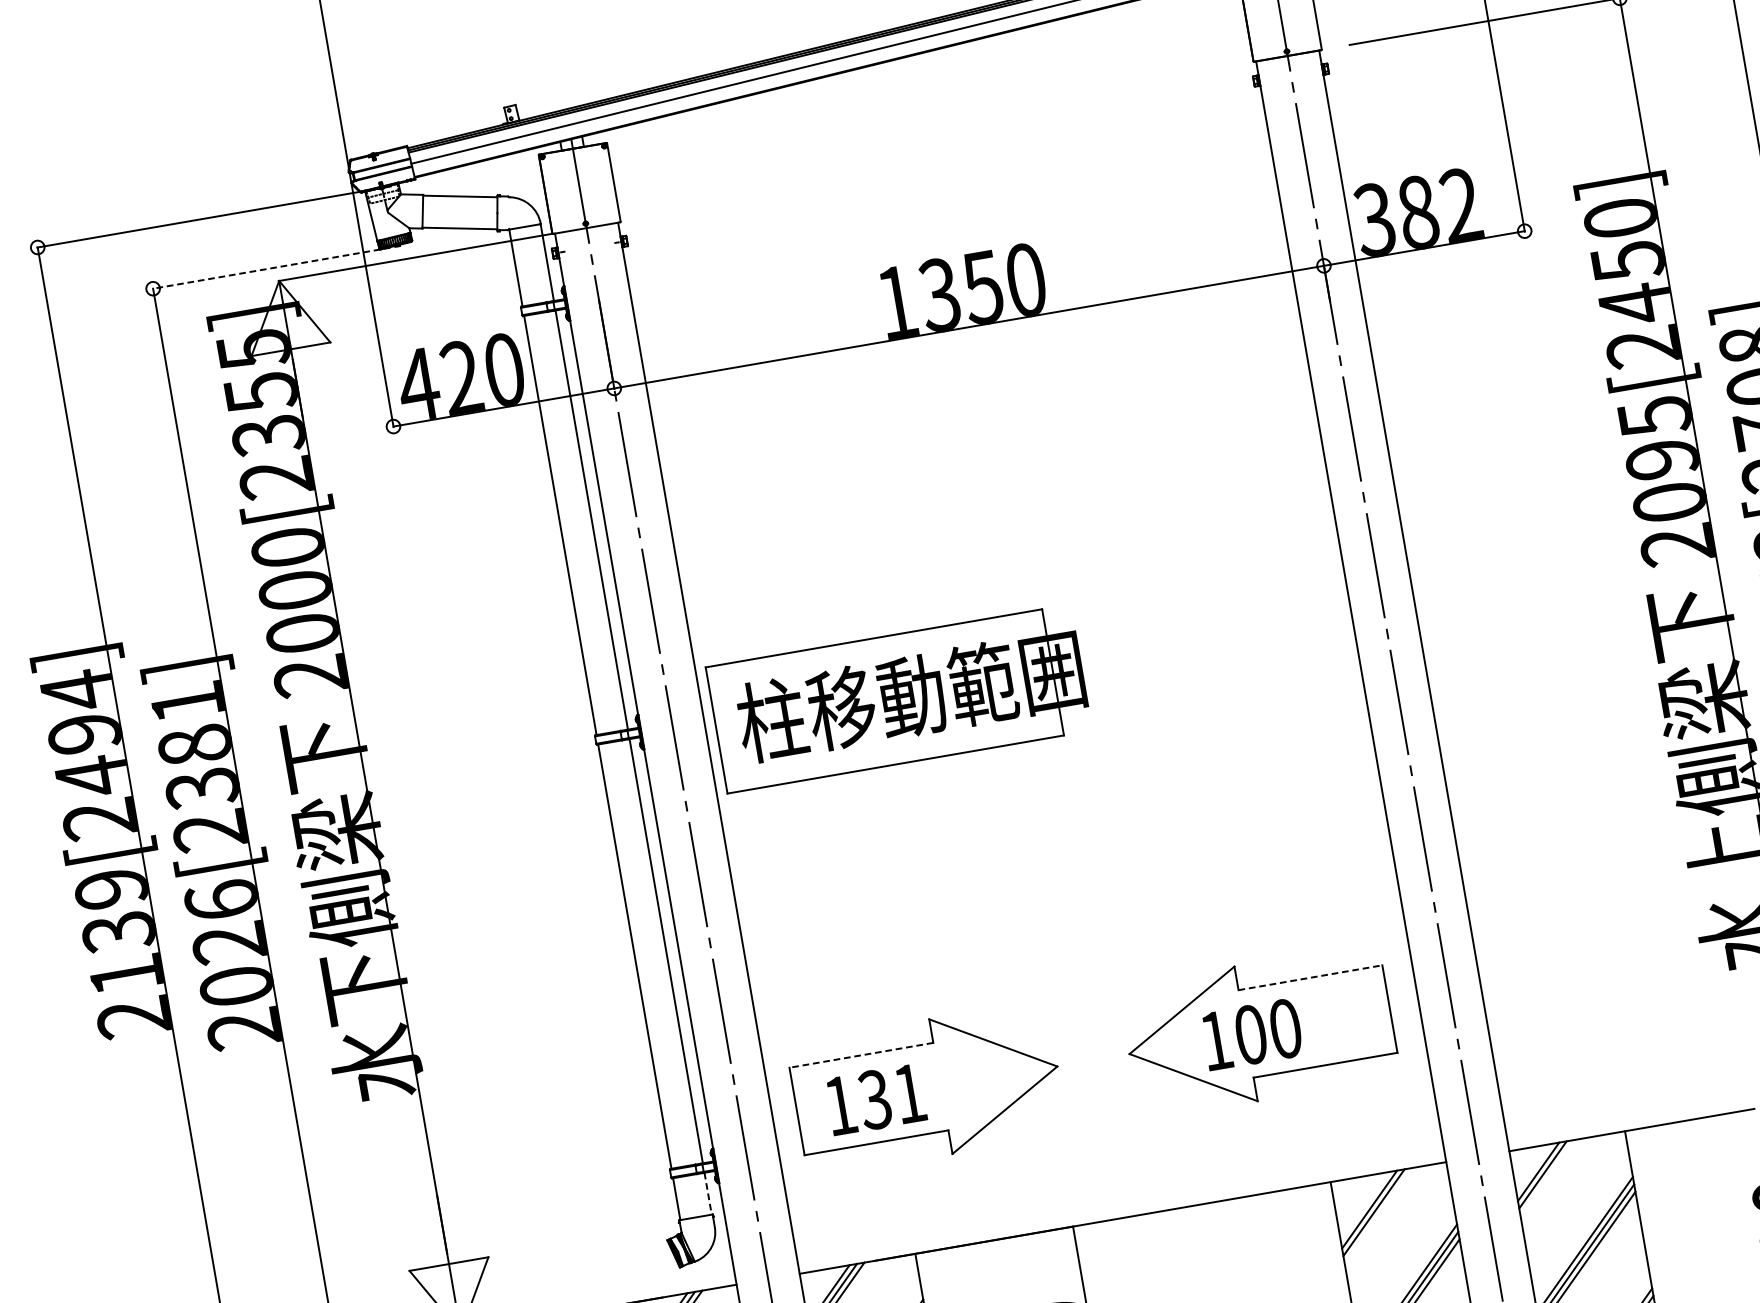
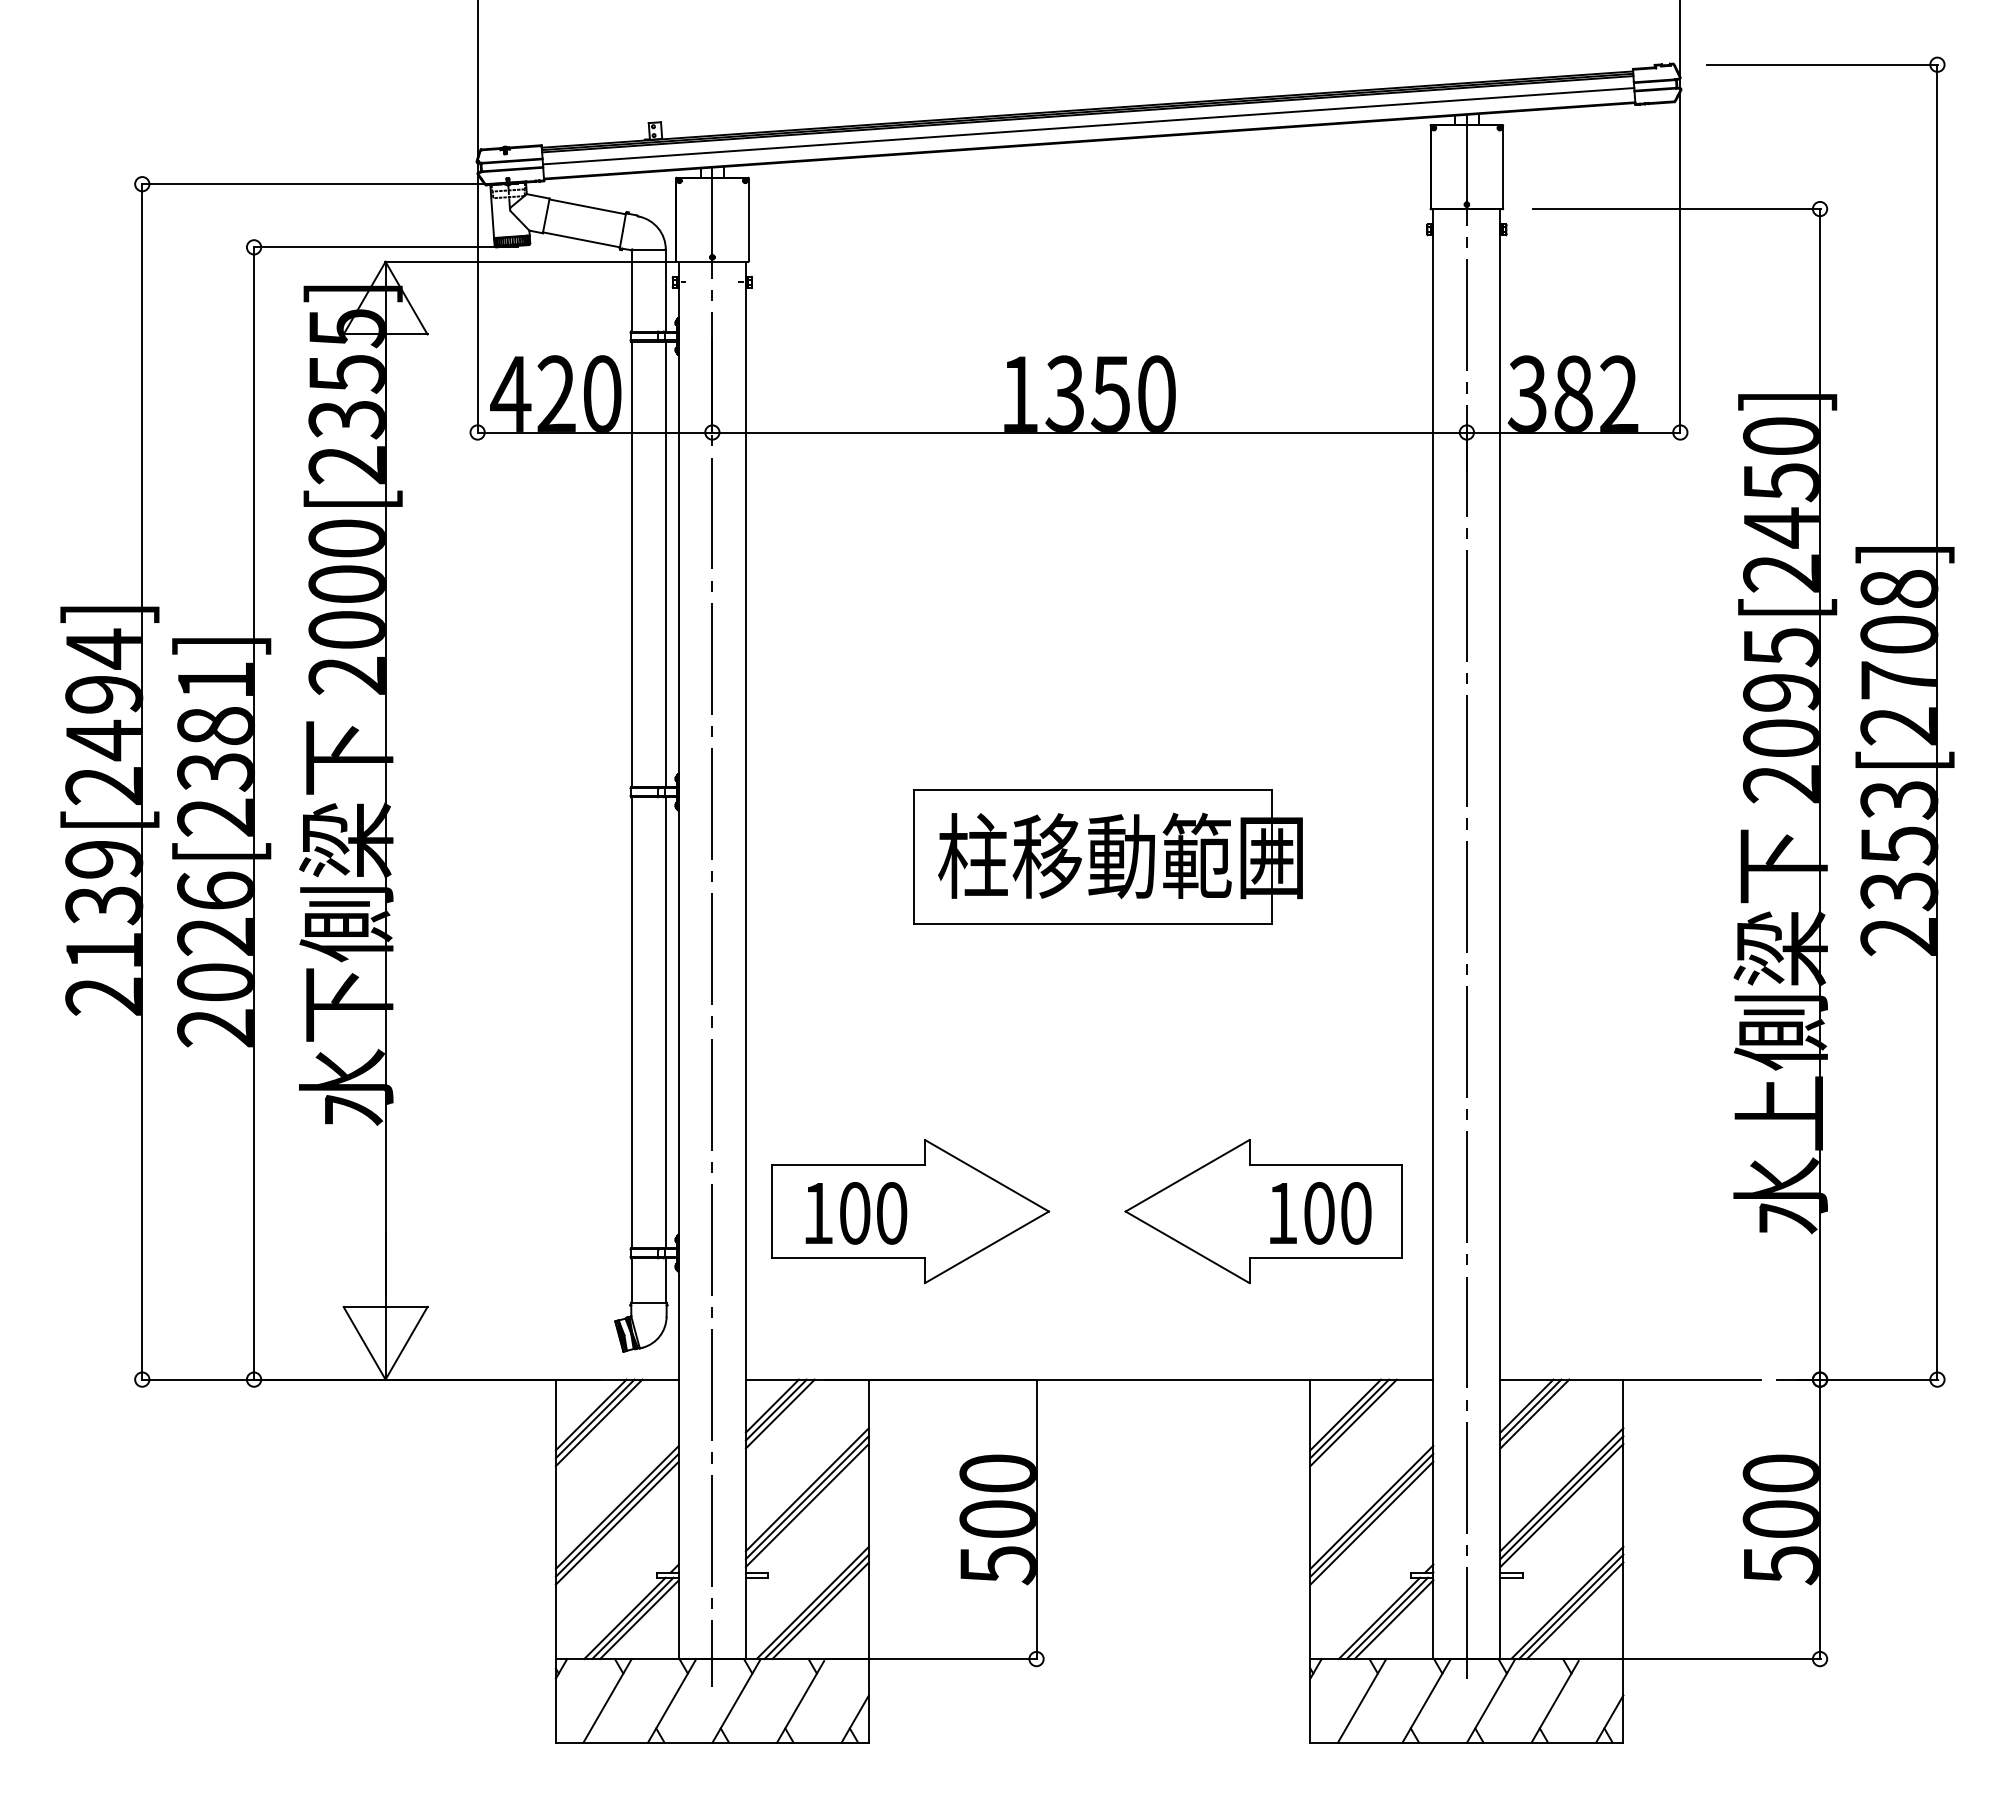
line: (276, 267) -> (385, 247), dashed -> solid
part: (898, 698) -> (1107, 856), moved
line: (1310, 978) -> (1326, 1165), dashed -> solid
text: (1252, 1034) -> (1320, 1213), moved
line: (861, 1055) -> (848, 1165), dashed -> solid
text: (891, 1097) -> (872, 1213), 131 -> 100
line: (1546, 1177) -> (1534, 1413), added
line: (708, 1194) -> (665, 1281), dashed -> solid
line: (1378, 1215) -> (1353, 1422), added

